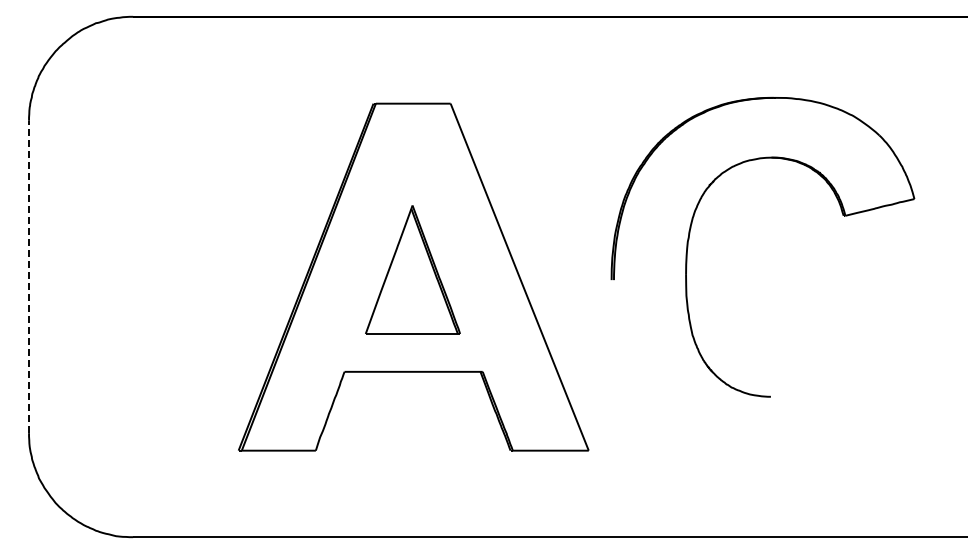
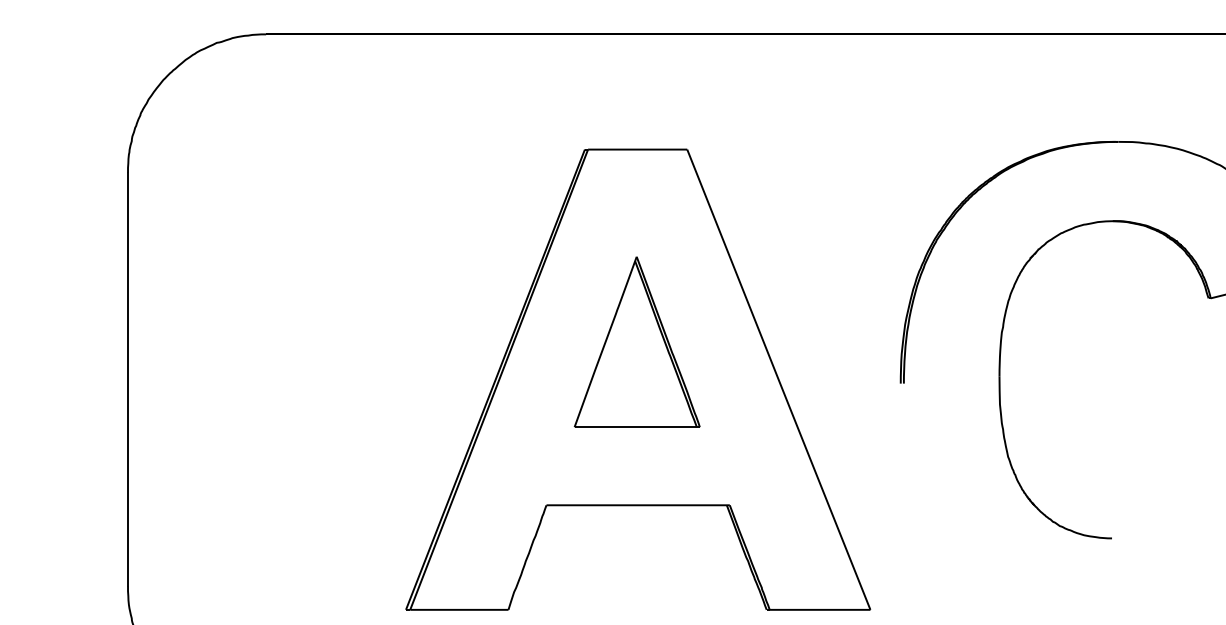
part: (412, 269) -> (636, 341), moved
line: (29, 276) -> (128, 378), dashed -> solid

